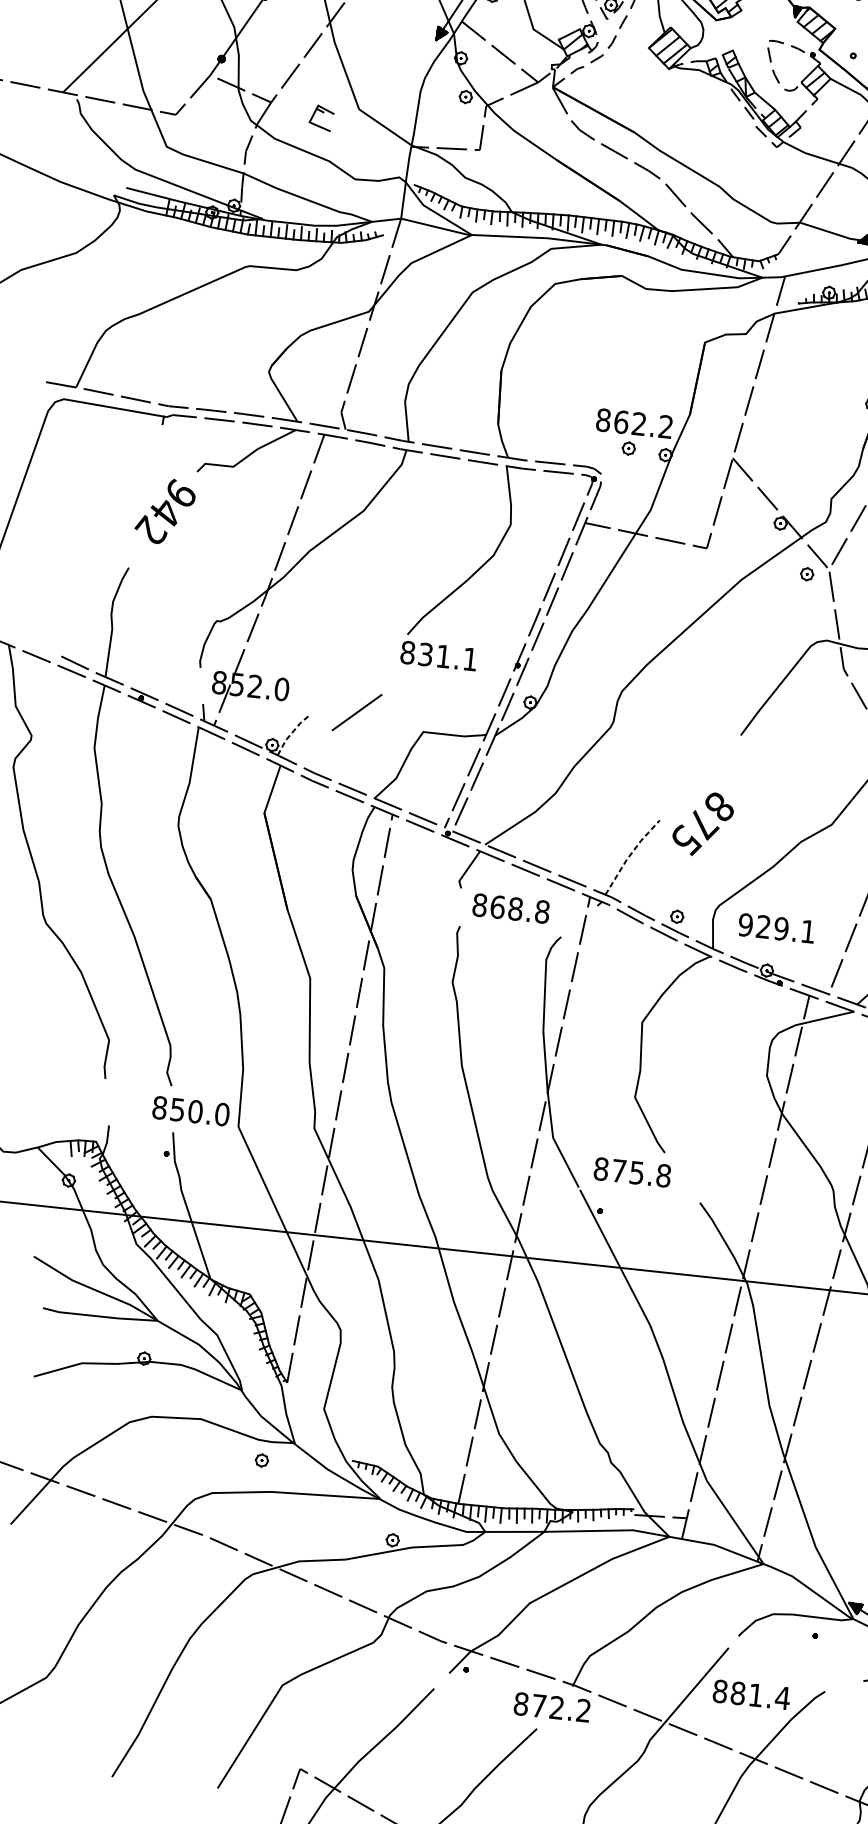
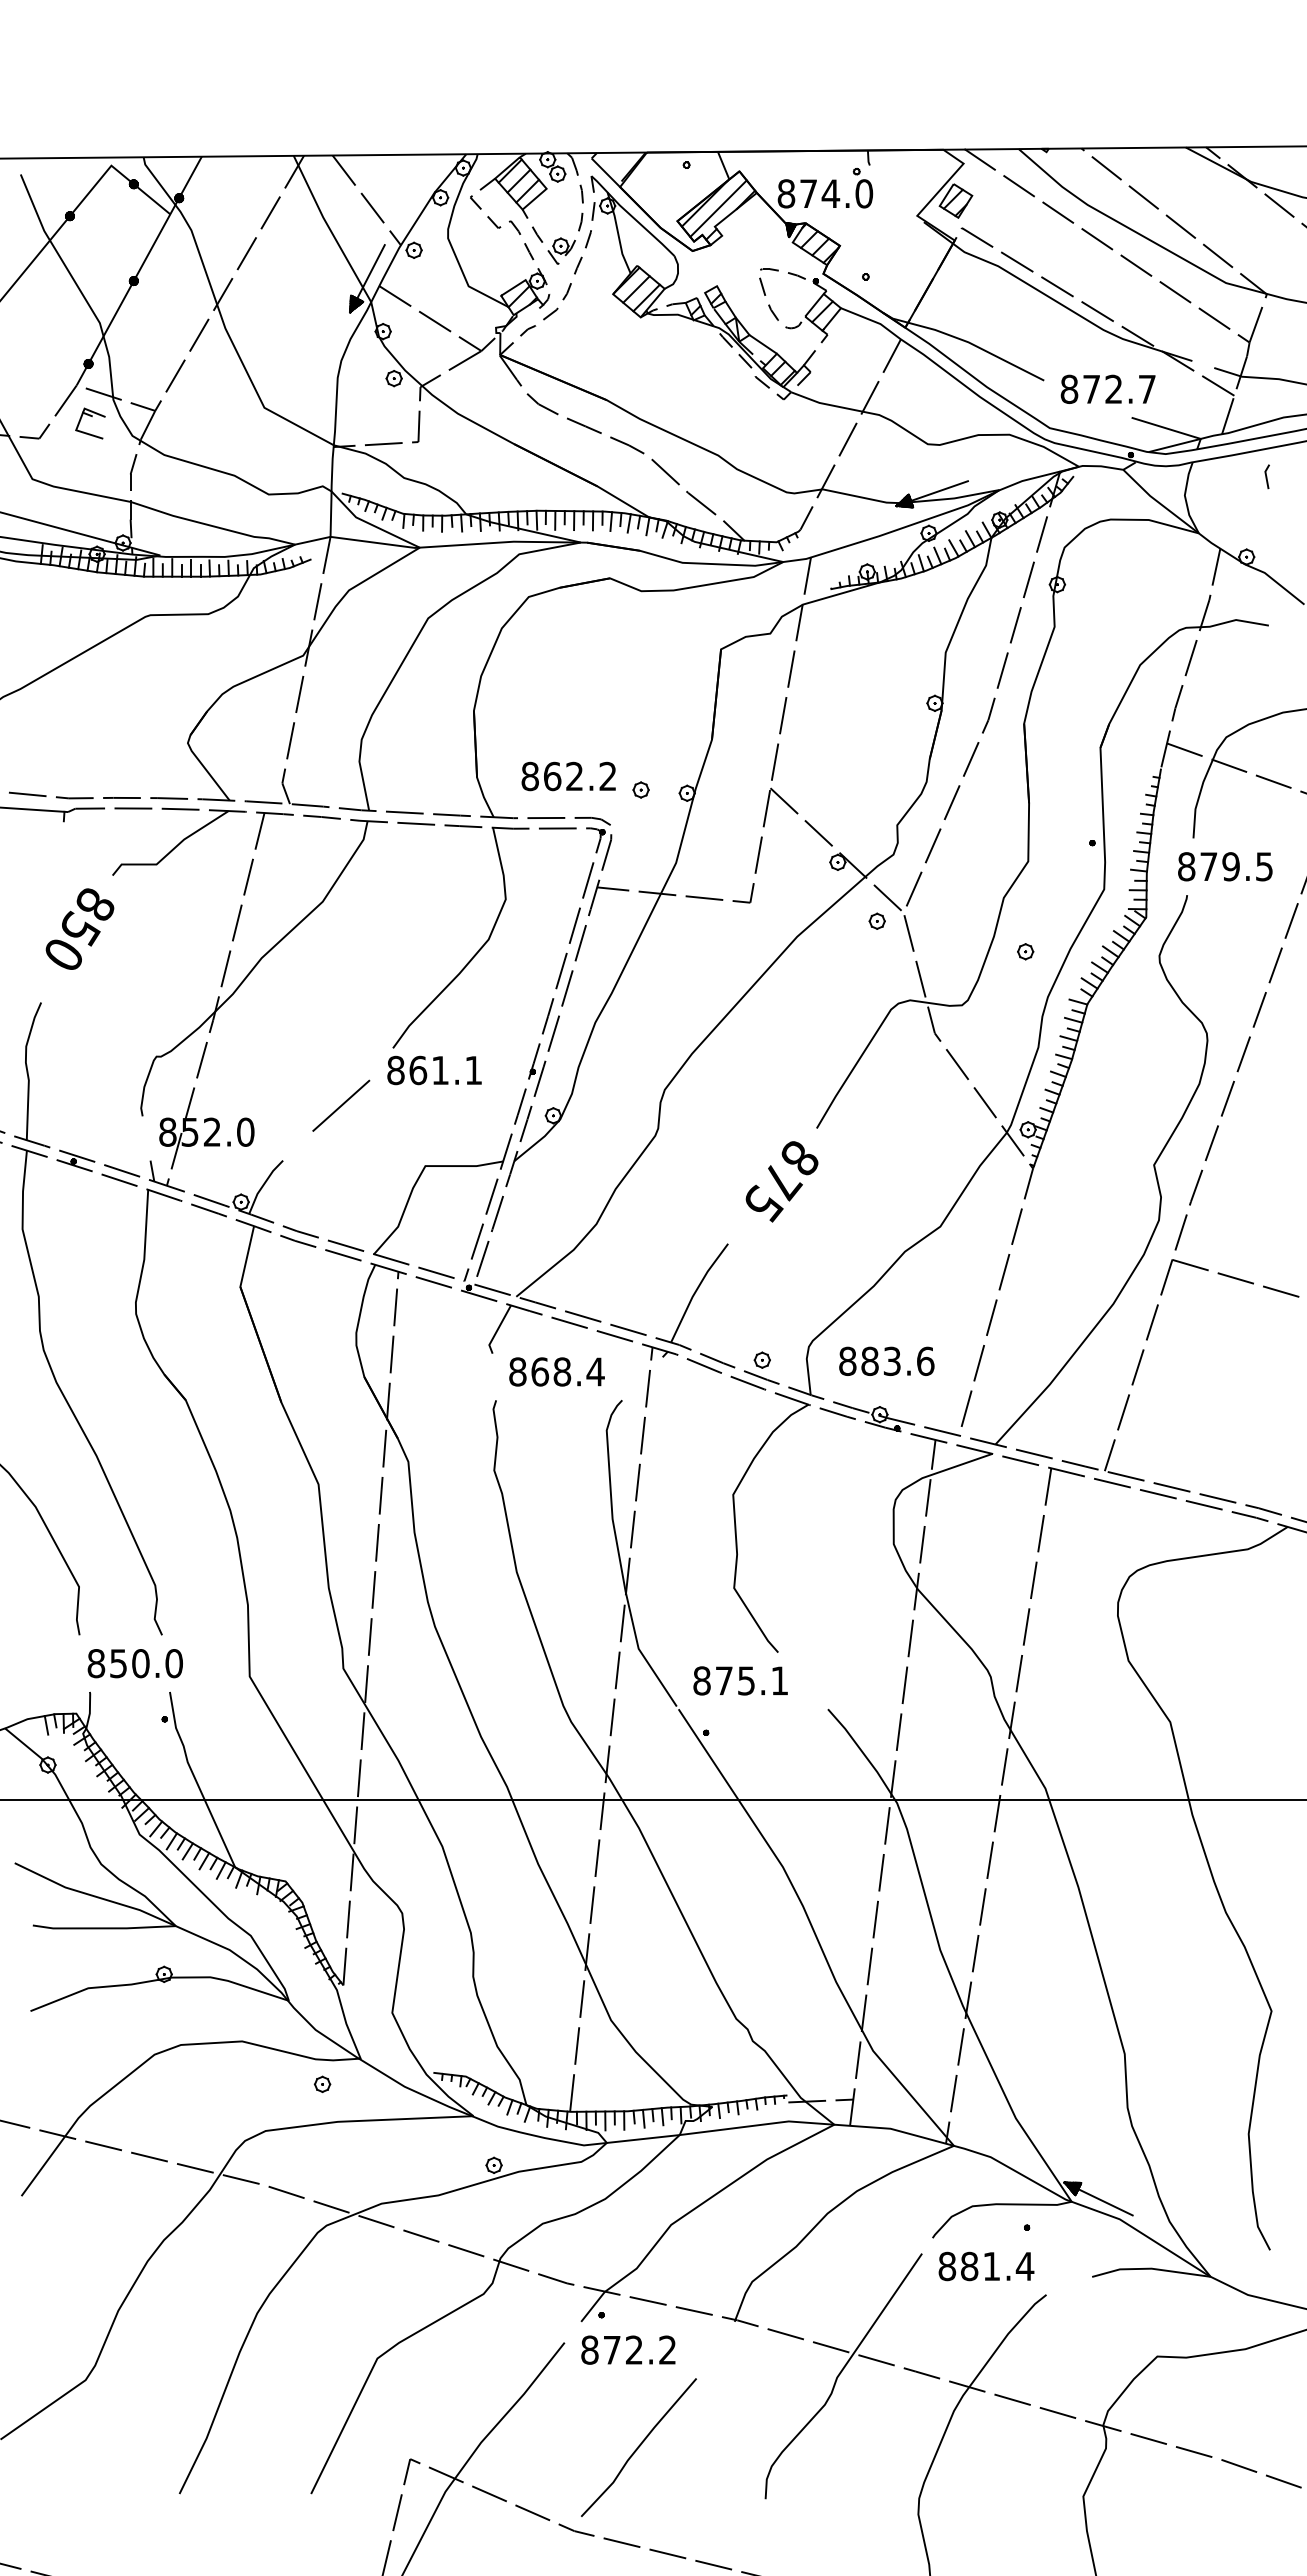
part: (323, 113) -> (92, 417), moved
text: (634, 423) -> (568, 776), moved
text: (164, 511) -> (77, 928), 942 -> 850
text: (426, 654) -> (418, 1070), 831.1 -> 861.1
line: (357, 712) -> (341, 1105), moved
line: (291, 732) -> (263, 1184), dashed -> solid
text: (702, 823) -> (781, 1181), moved
line: (630, 855) -> (696, 1290), dashed -> solid
text: (542, 911) -> (595, 1371), 868.8 -> 868.4
text: (776, 927) -> (886, 1360), 929.1 -> 883.6
text: (190, 1111) -> (134, 1663), moved
text: (663, 1175) -> (779, 1680), 875.8 -> 875.1
text: (751, 1694) -> (986, 2266), moved
text: (552, 1706) -> (628, 2349), moved

